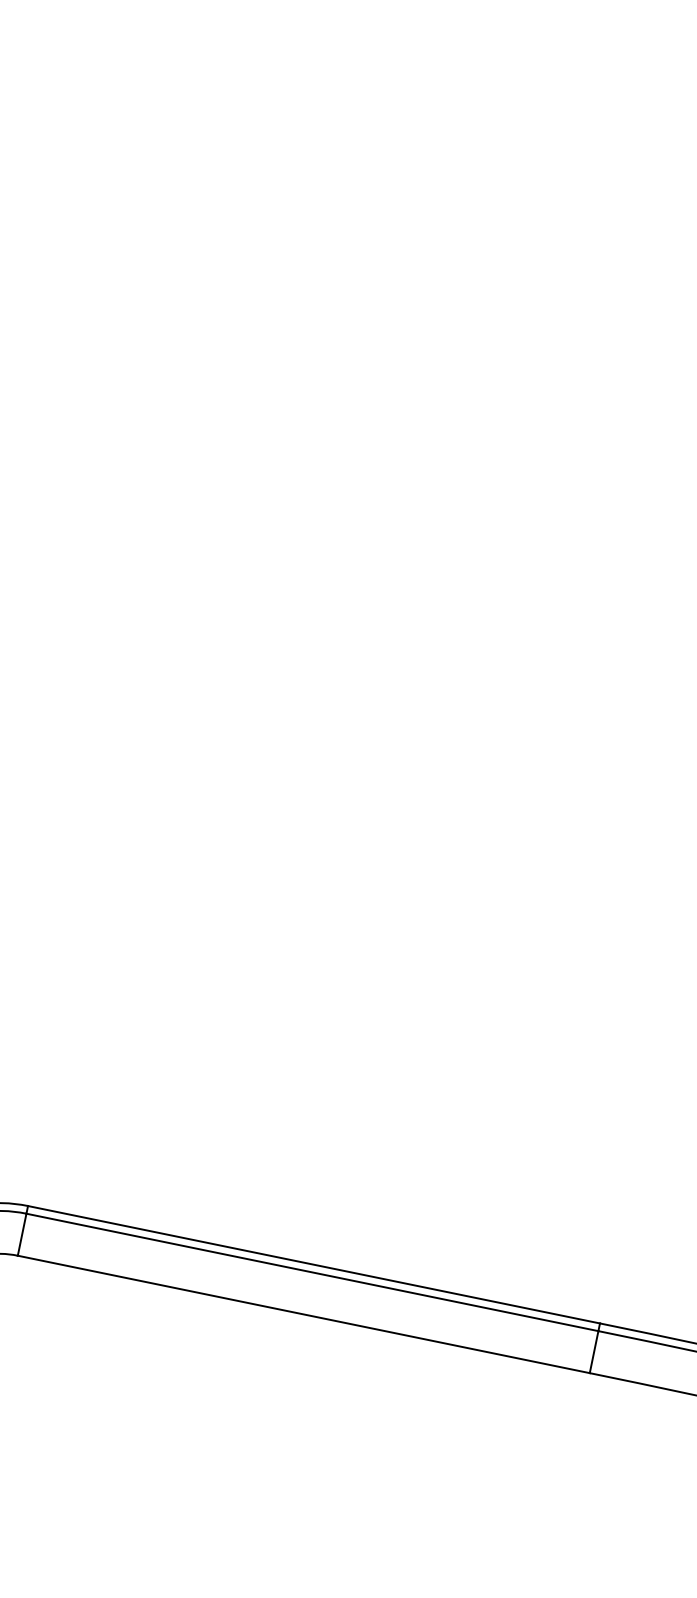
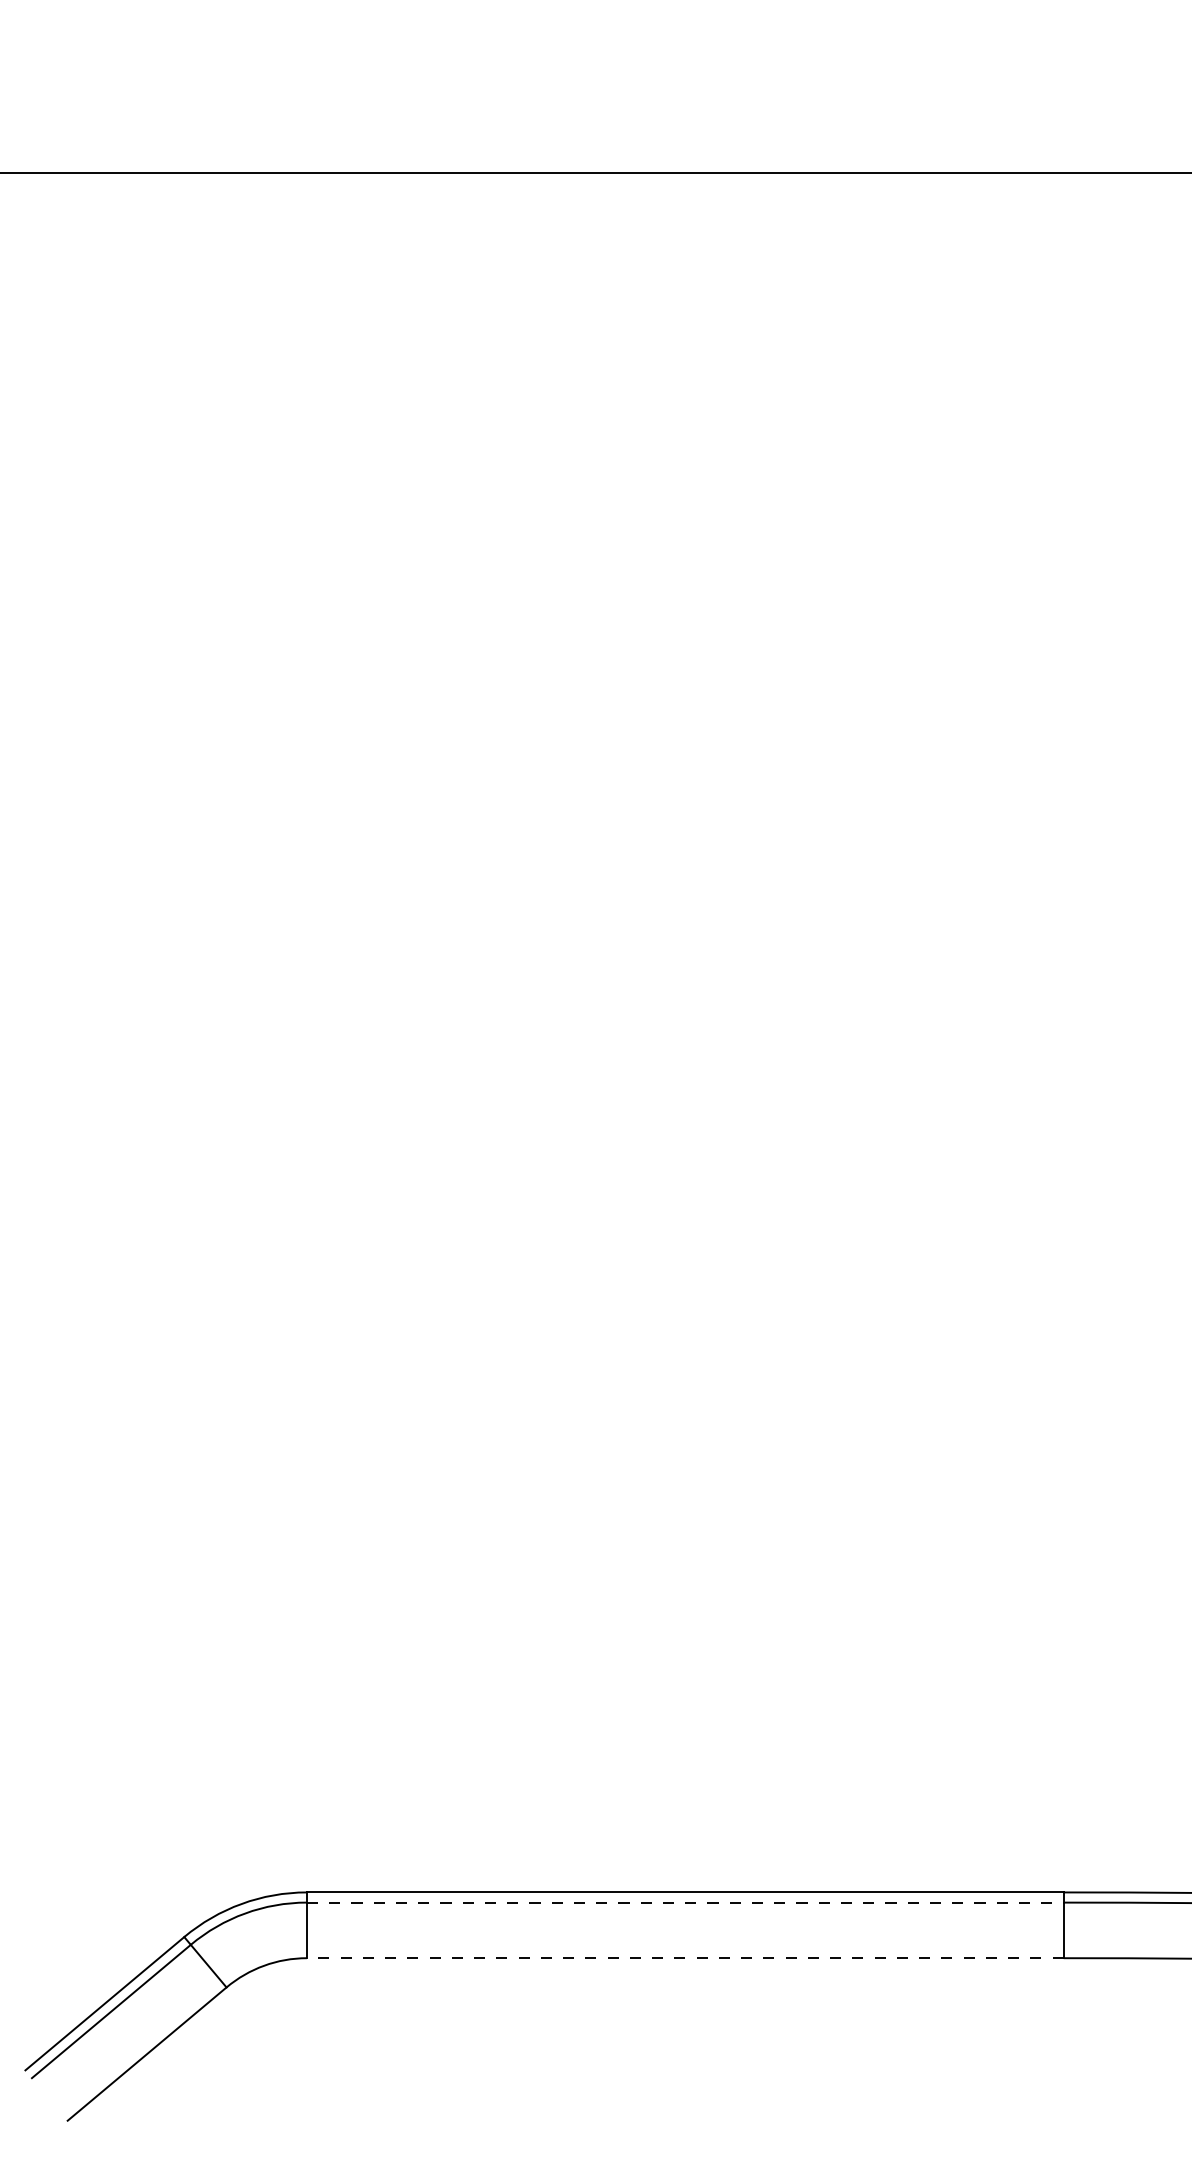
line: (312, 1272) -> (685, 1902), solid -> dashed
line: (303, 1314) -> (684, 1958), solid -> dashed

